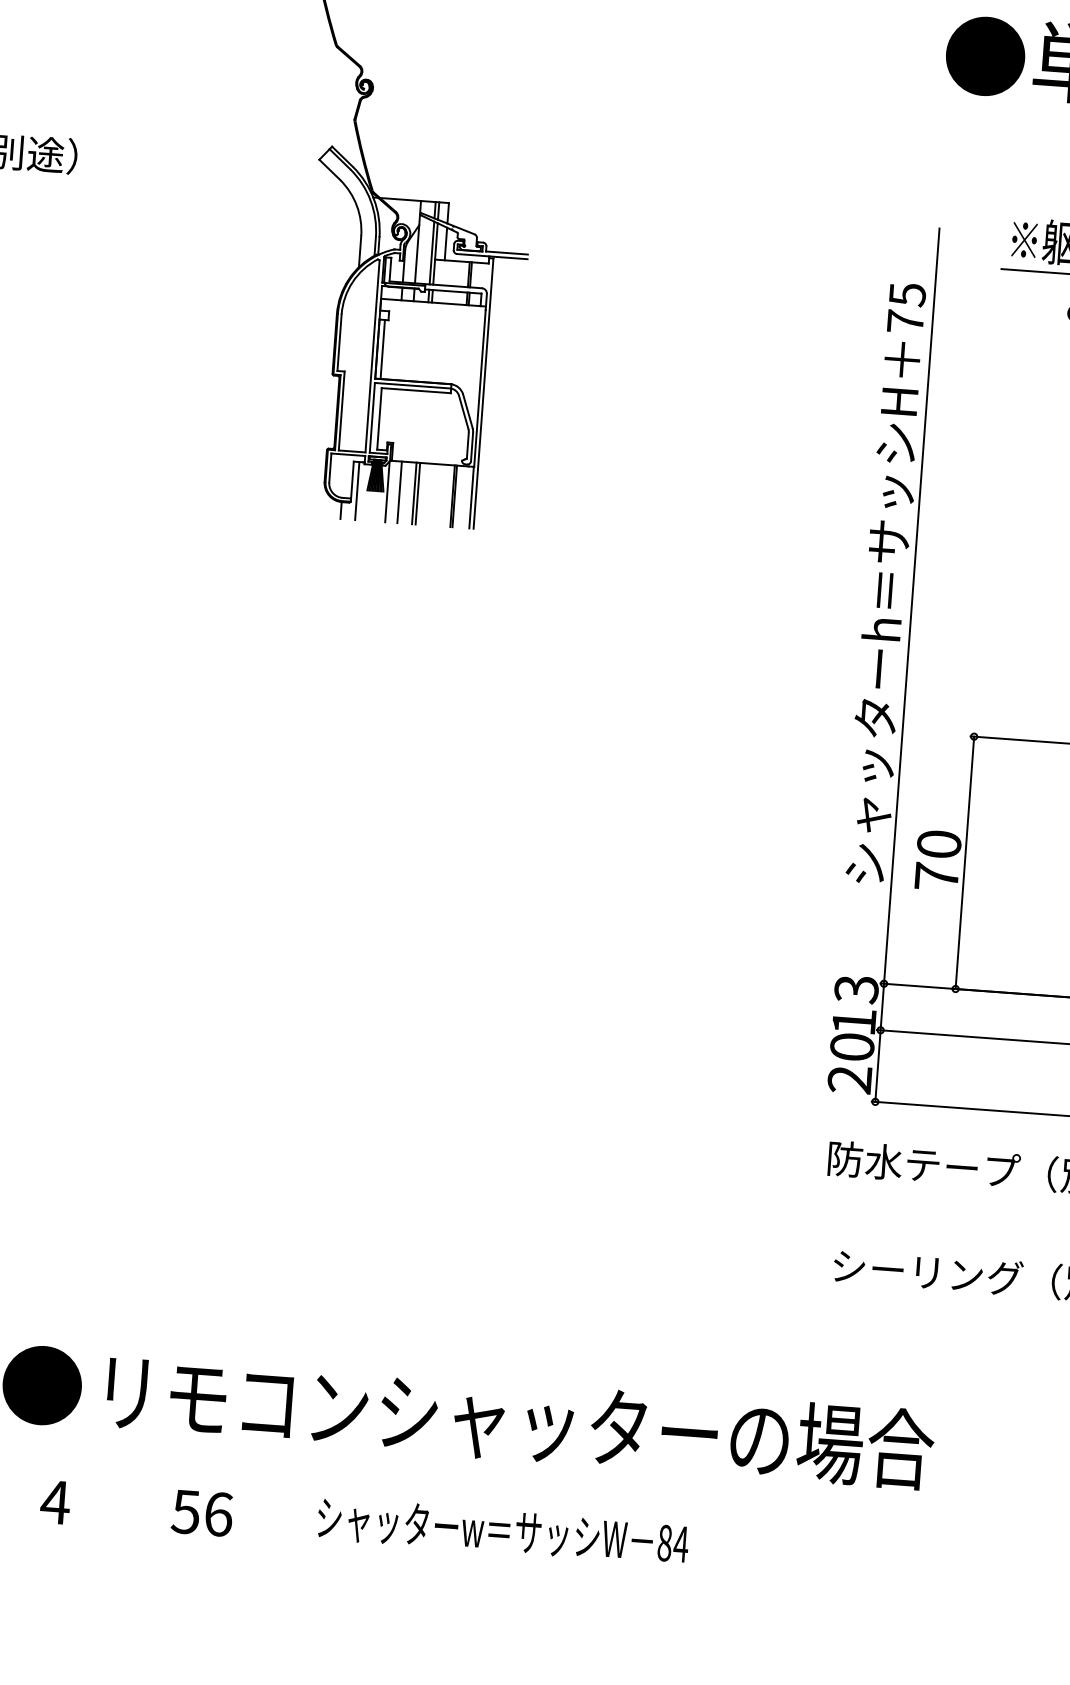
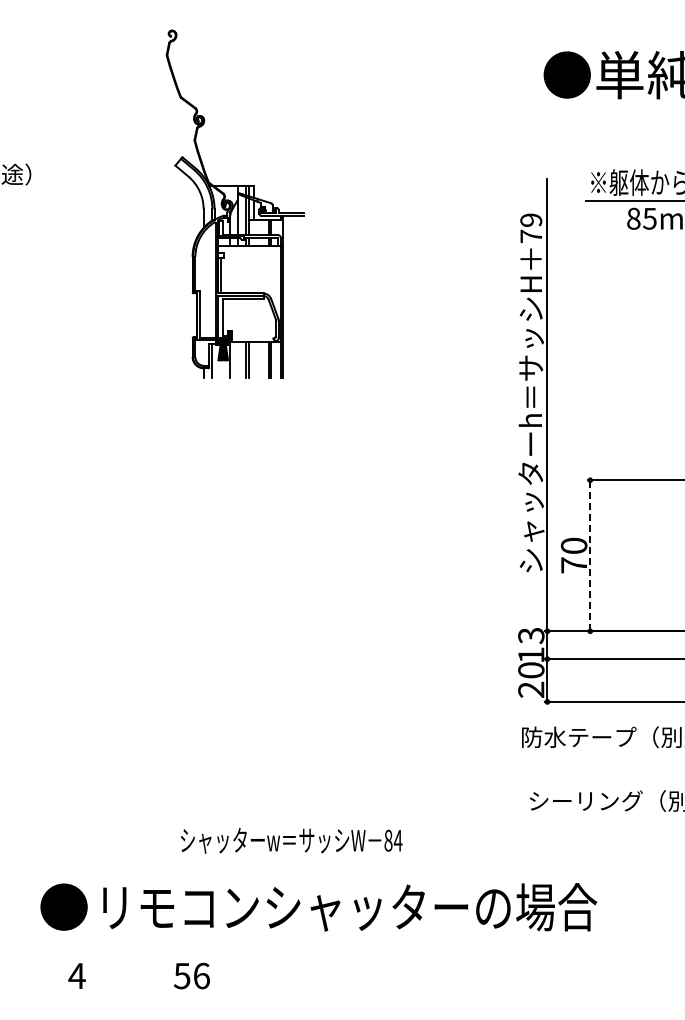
text: (907, 295) -> (531, 220), 75 -> 79
line: (399, 491) -> (237, 359), removed
line: (965, 862) -> (590, 555), solid -> dashed
text: (201, 1512) -> (191, 975), moved
text: (502, 1530) -> (291, 840), moved

